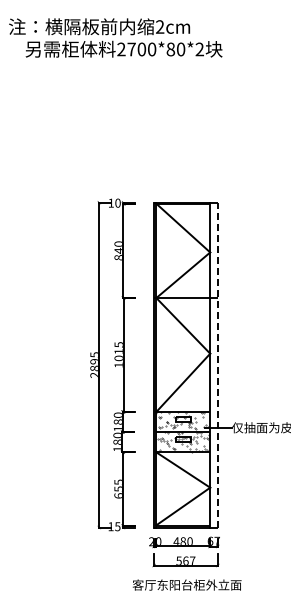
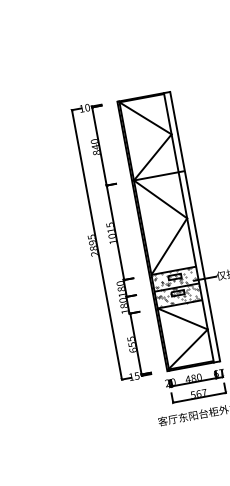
line: (217, 364) -> (194, 226), dashed -> solid

